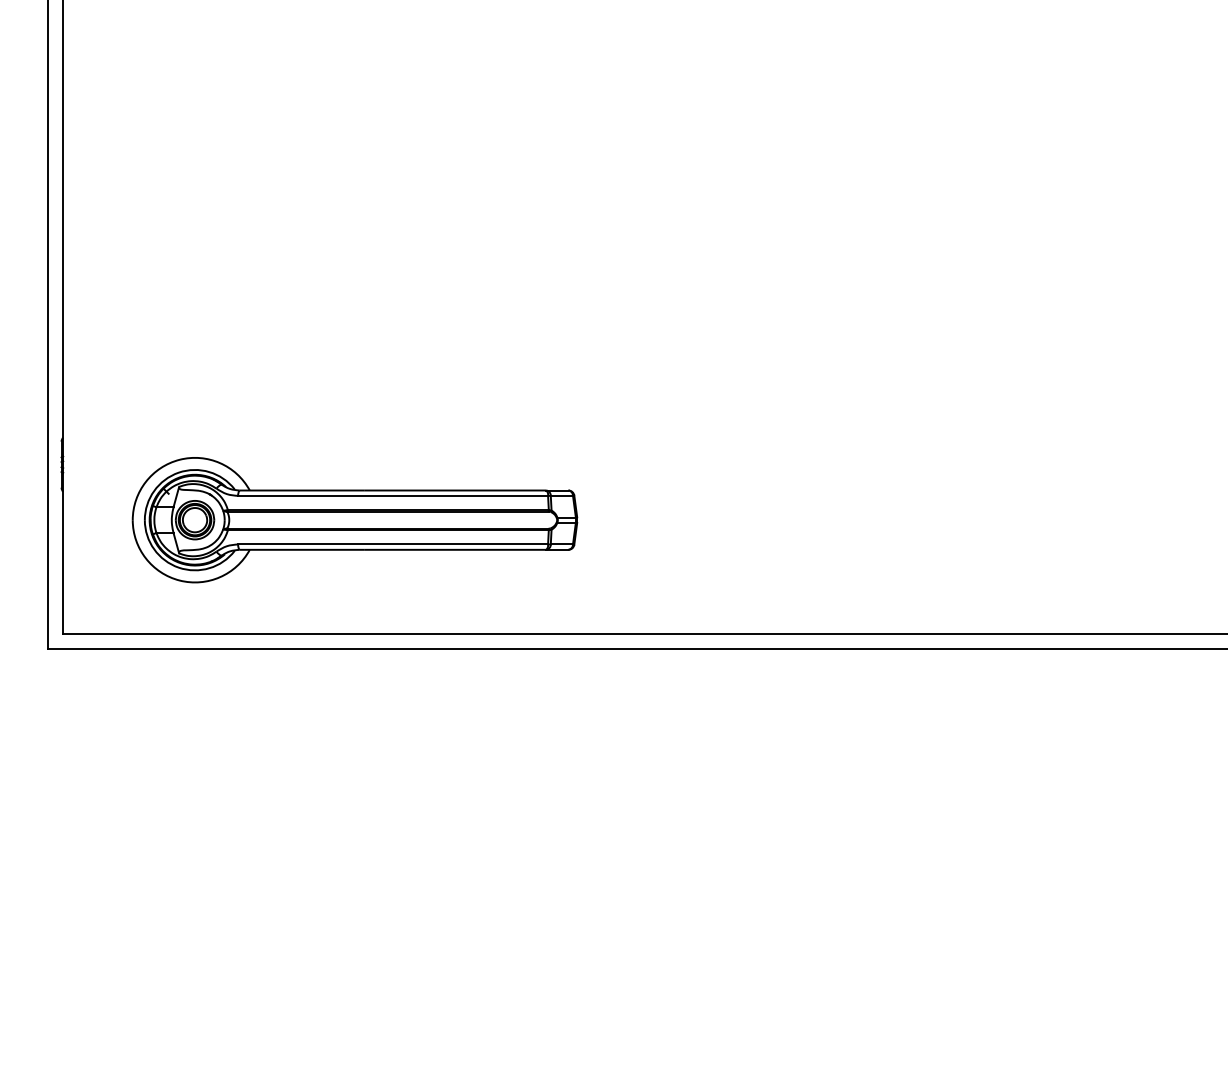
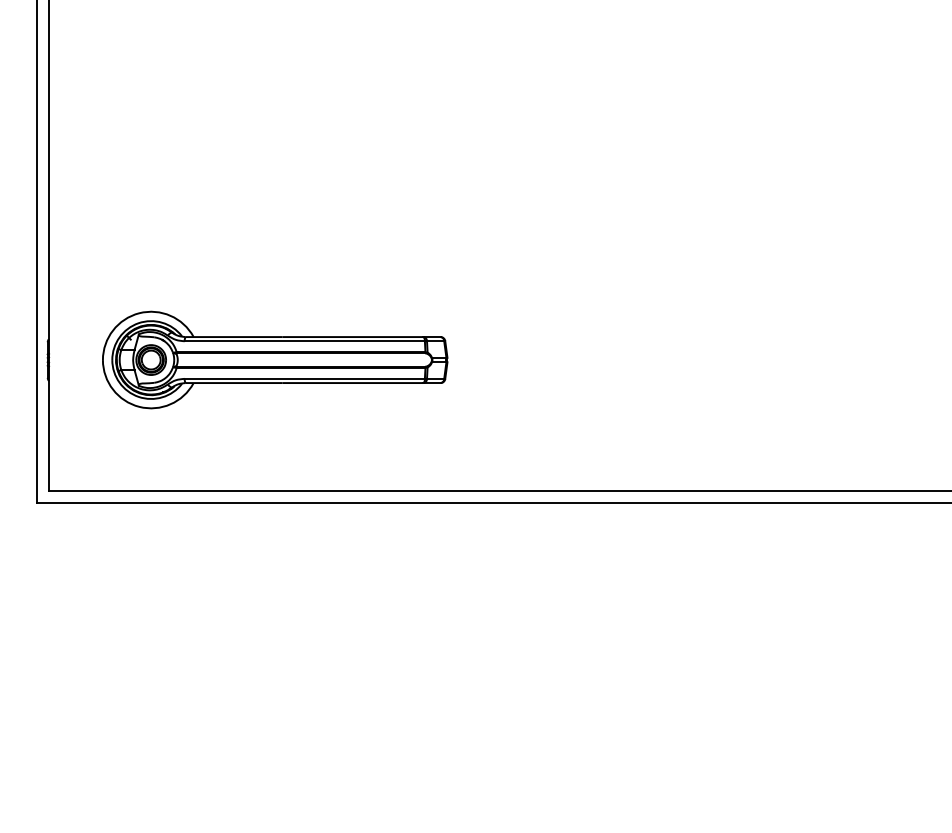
part: (355, 519) -> (275, 359), moved

